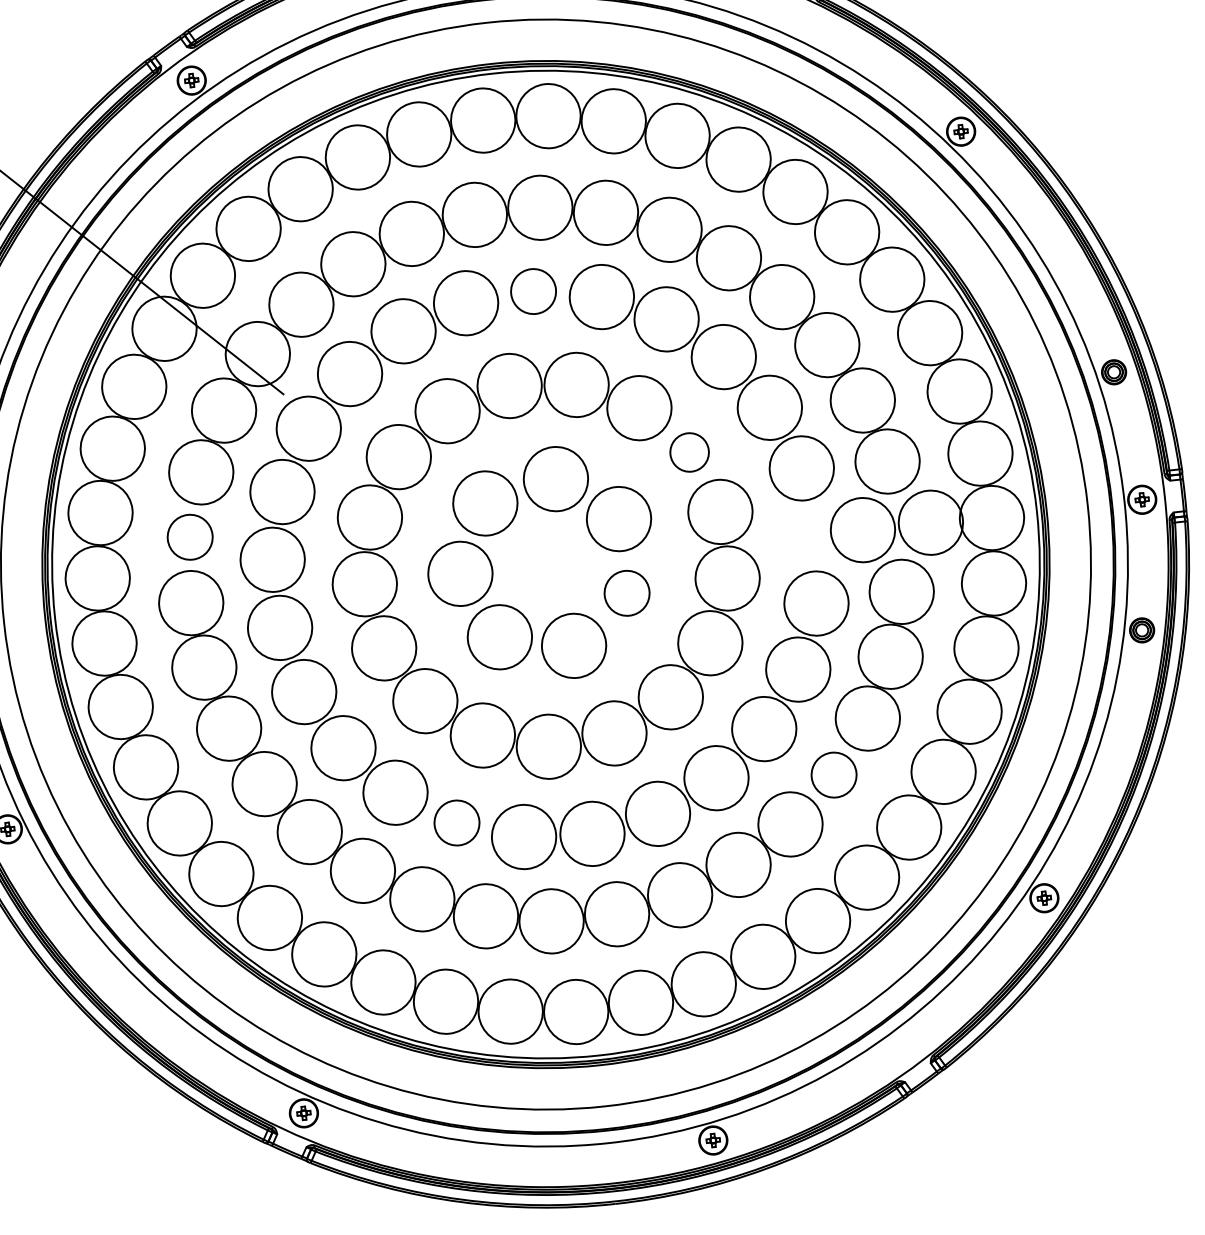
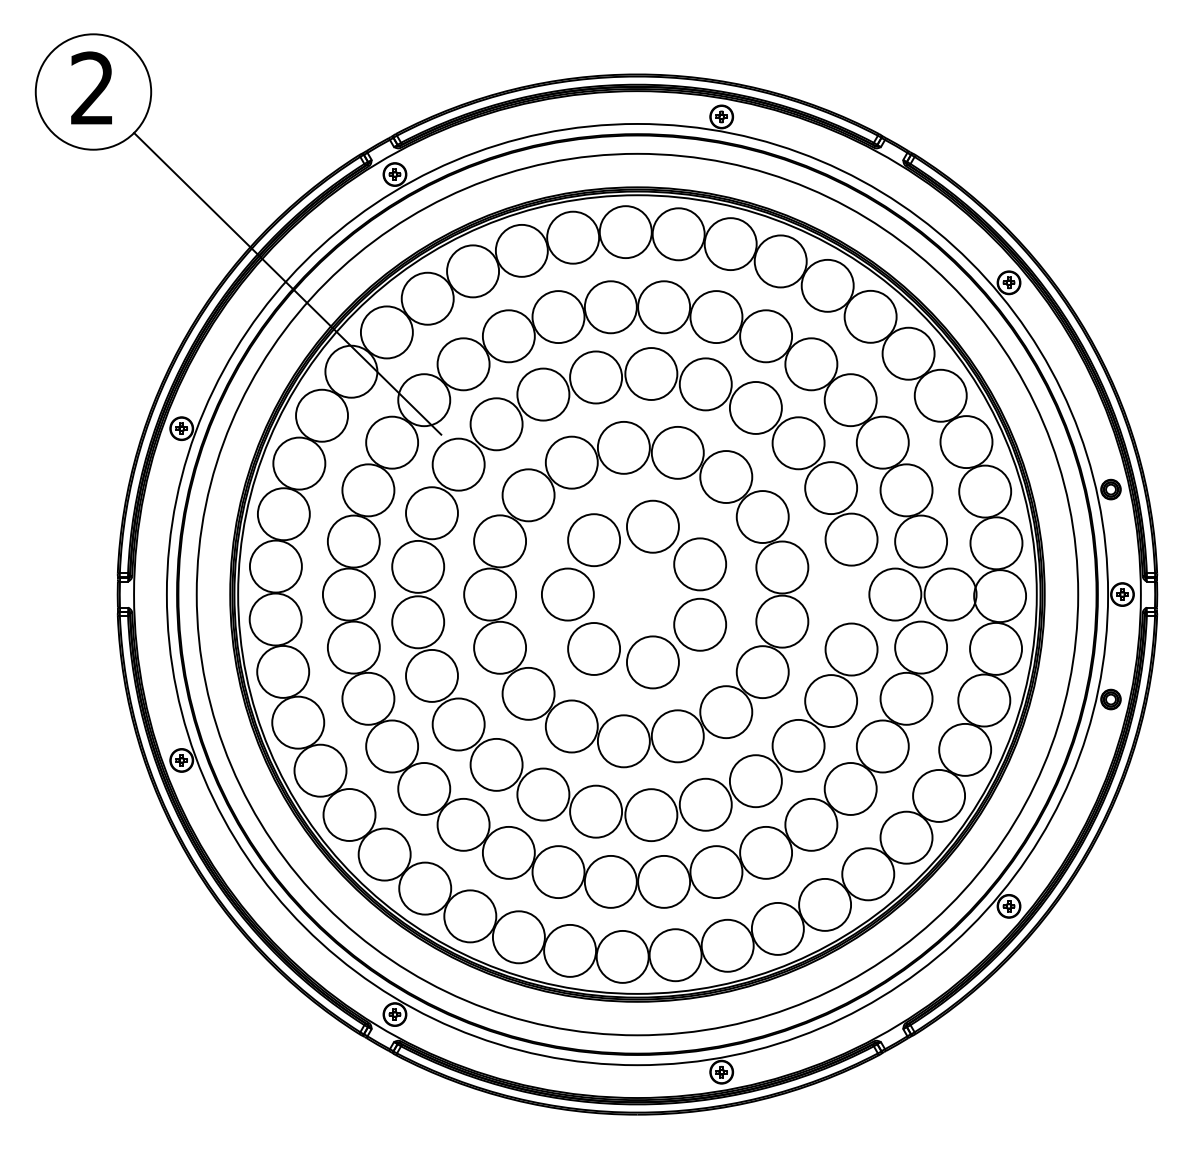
circle: (533, 292) -> (651, 374), size x1.43
circle: (689, 453) -> (762, 517), size x1.67
circle: (189, 537) -> (353, 541), size x1.43
circle: (627, 592) -> (700, 624), size x1.43
circle: (833, 774) -> (850, 788), size x1.43
circle: (457, 822) -> (543, 794), size x1.43

